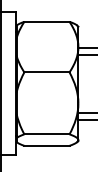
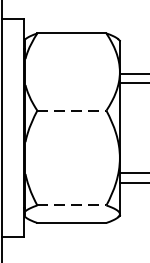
line: (46, 72) -> (71, 110), solid -> dashed
line: (46, 134) -> (71, 205), solid -> dashed

